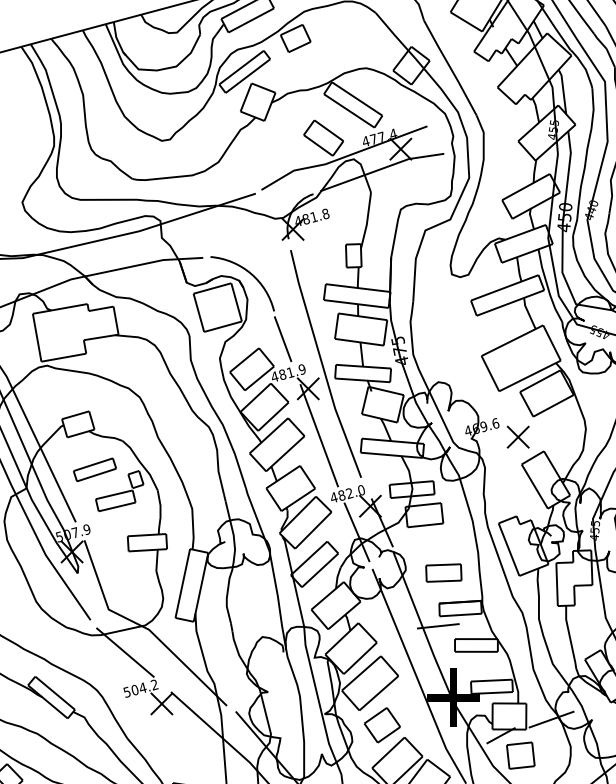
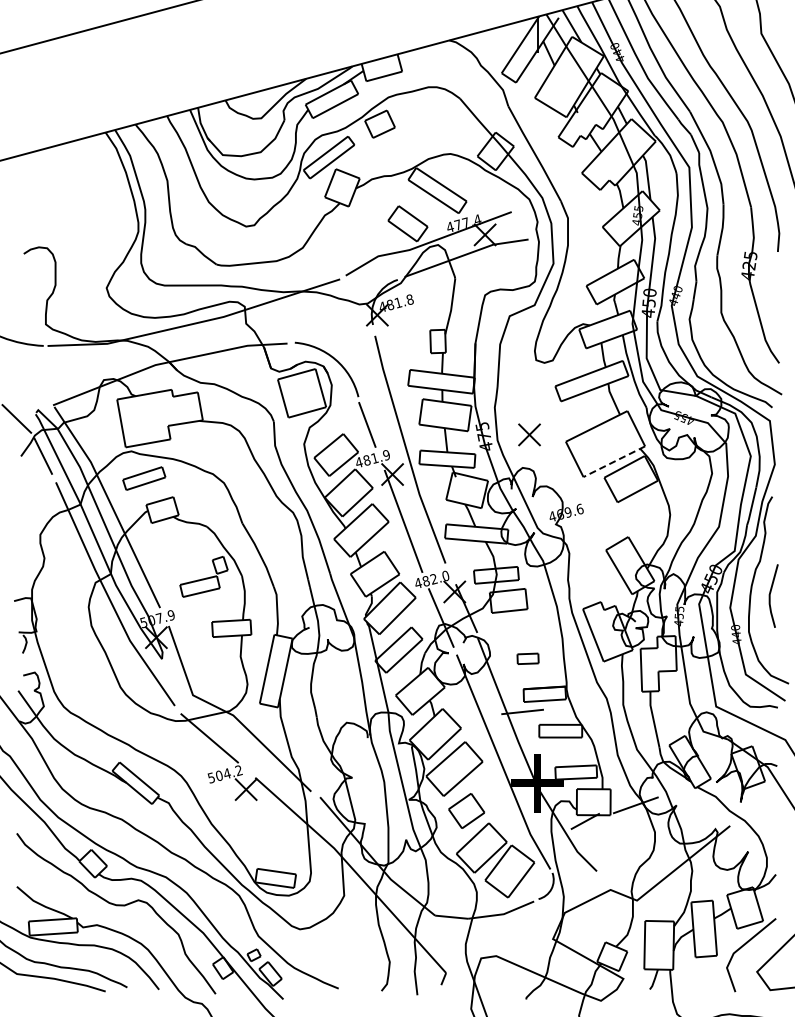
line: (529, 375) -> (613, 461), solid -> dashed
part: (518, 436) -> (529, 434), moved
part: (95, 469) -> (144, 478), moved
part: (443, 572) -> (527, 658), size x0.6
part: (520, 755) -> (604, 841), removed

